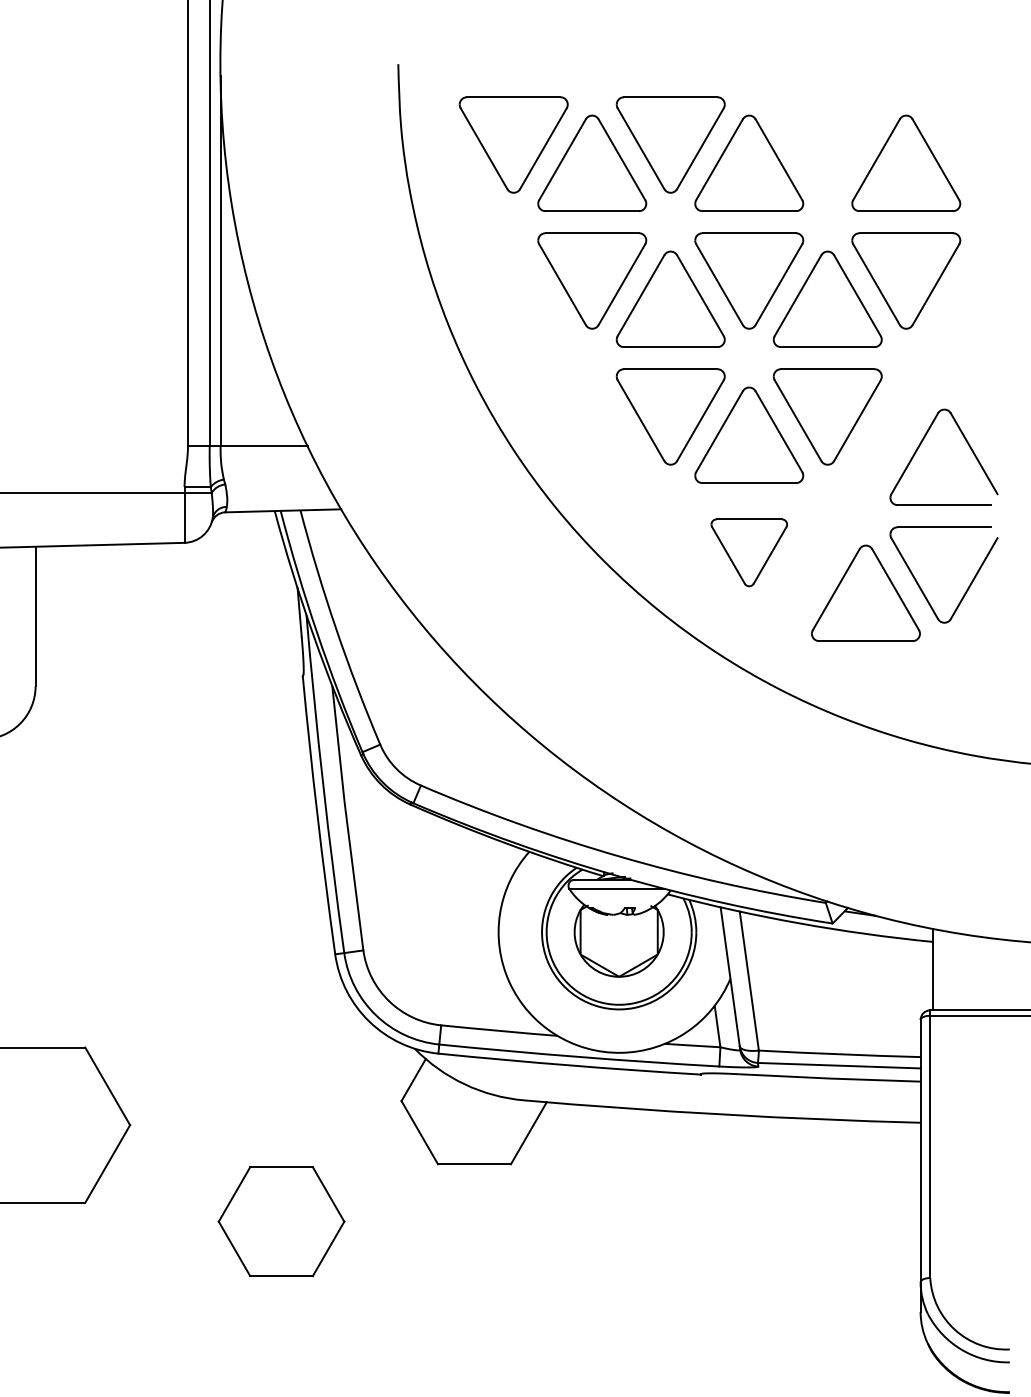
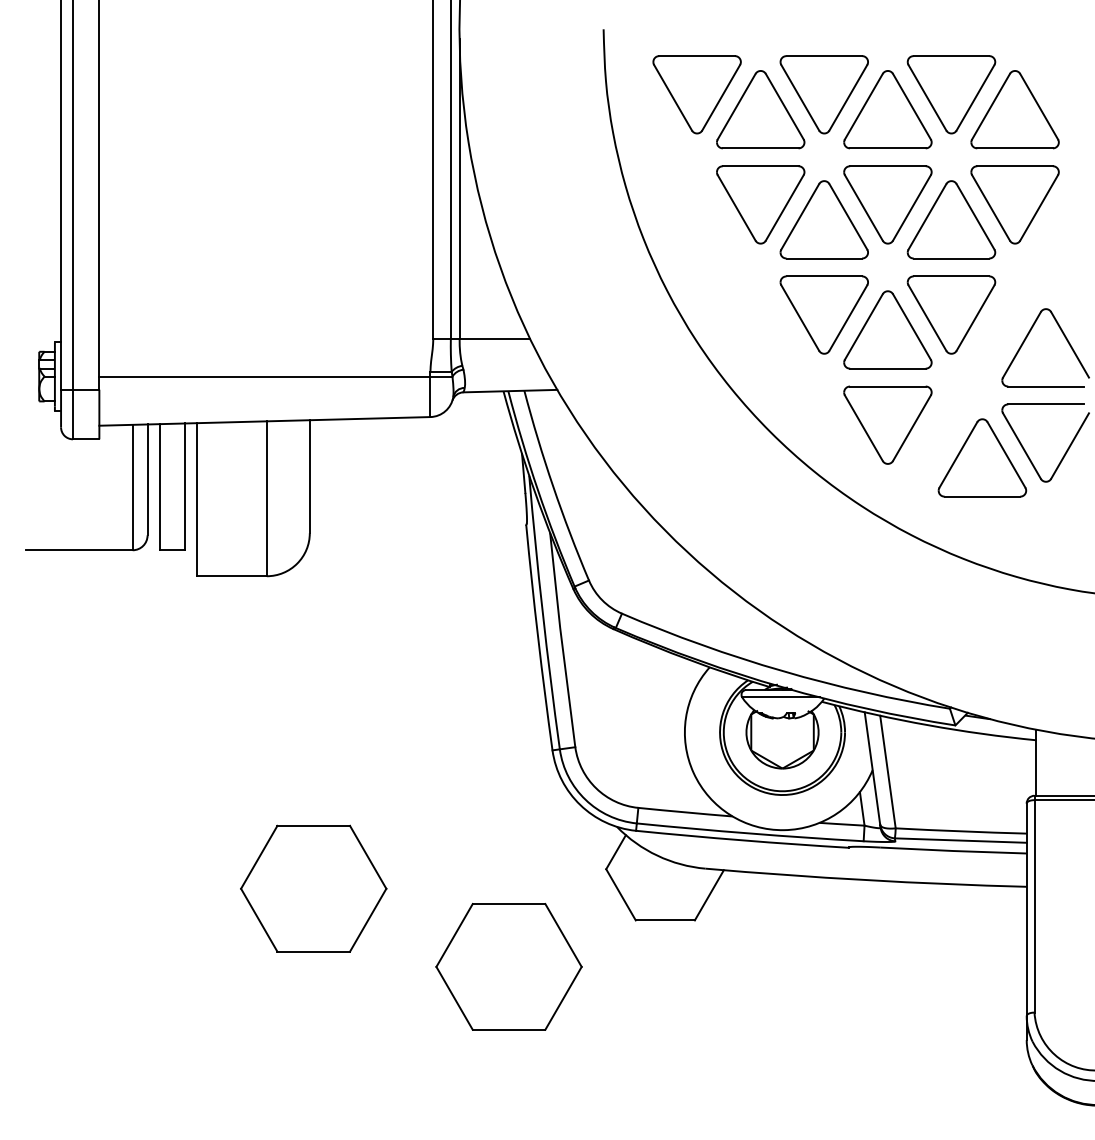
part: (827, 144) -> (951, 94), added
part: (748, 552) -> (887, 424), size x1.43
part: (280, 1221) -> (508, 966), size x1.43

